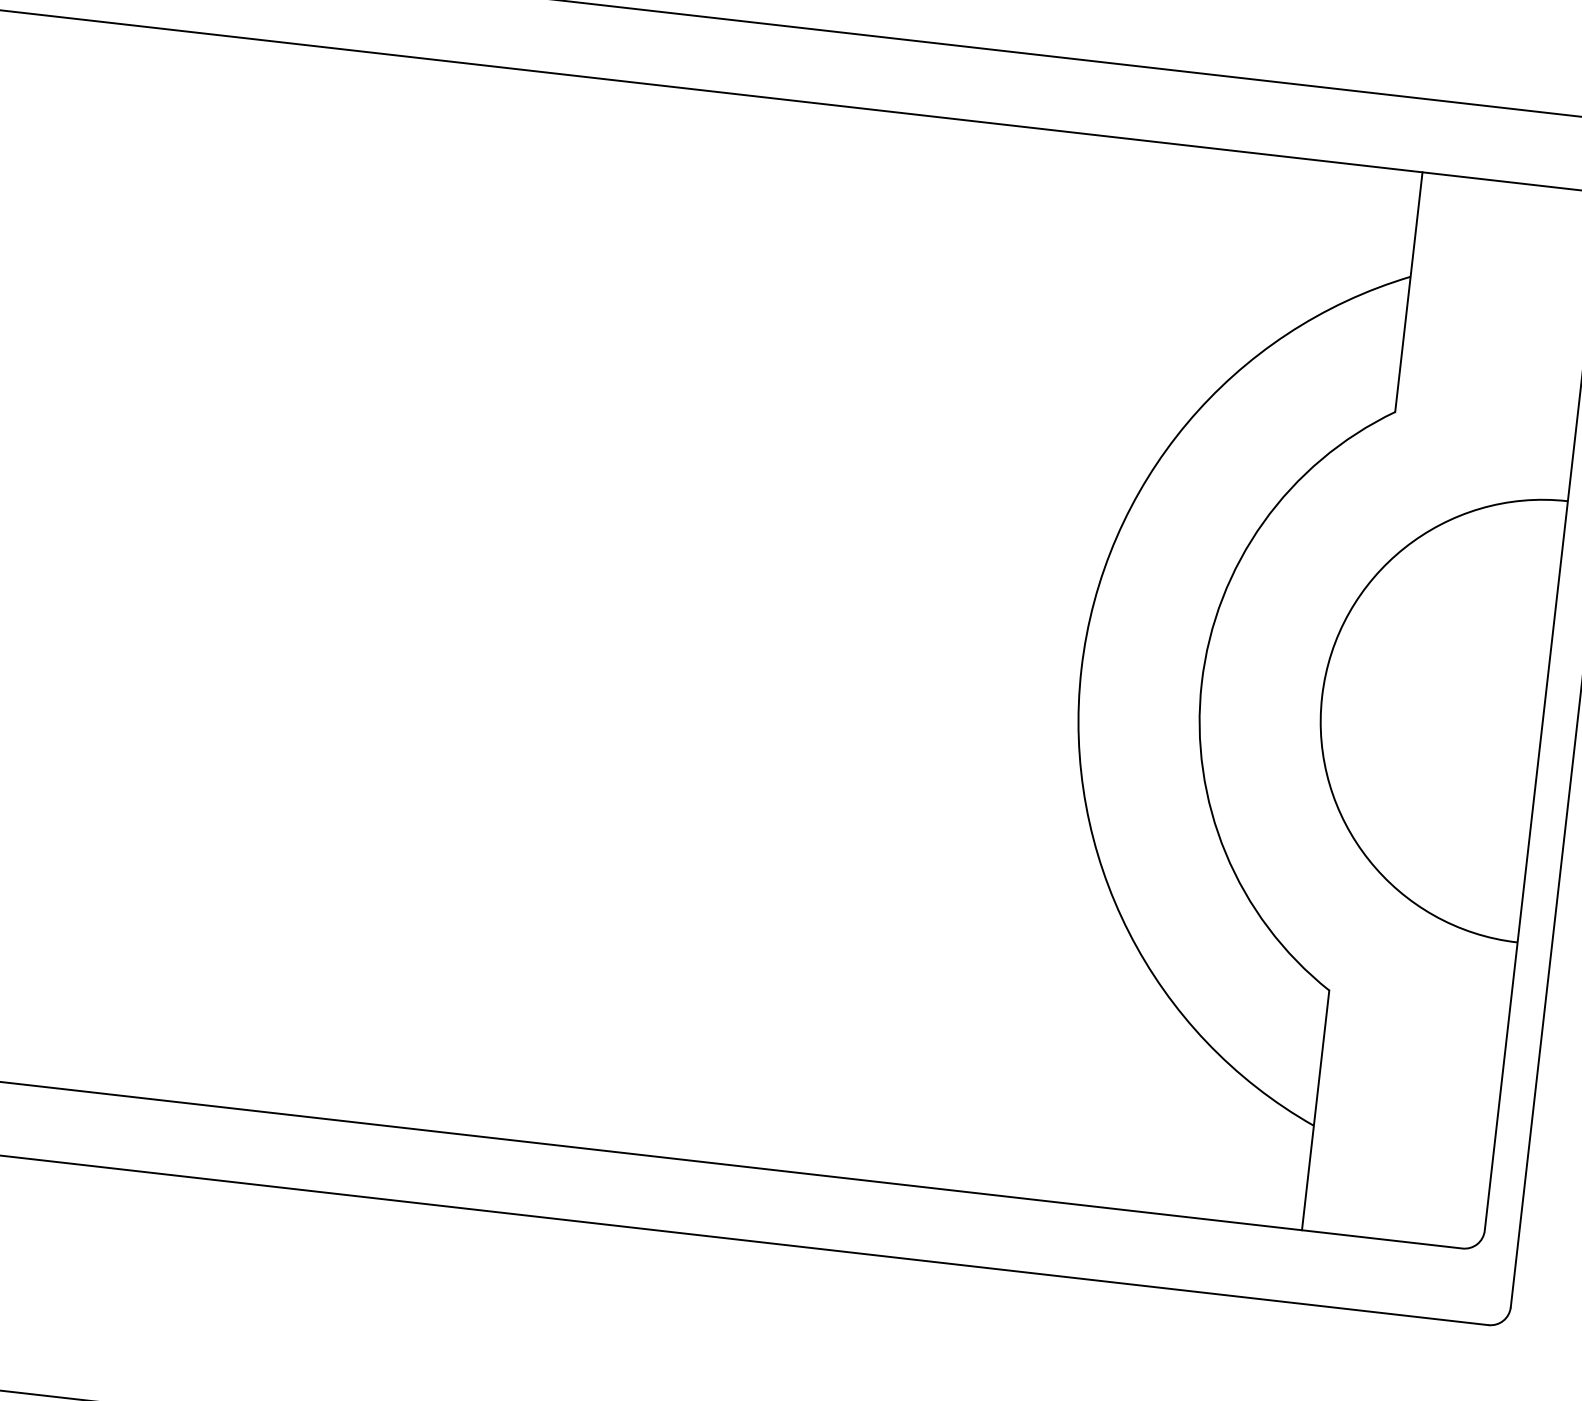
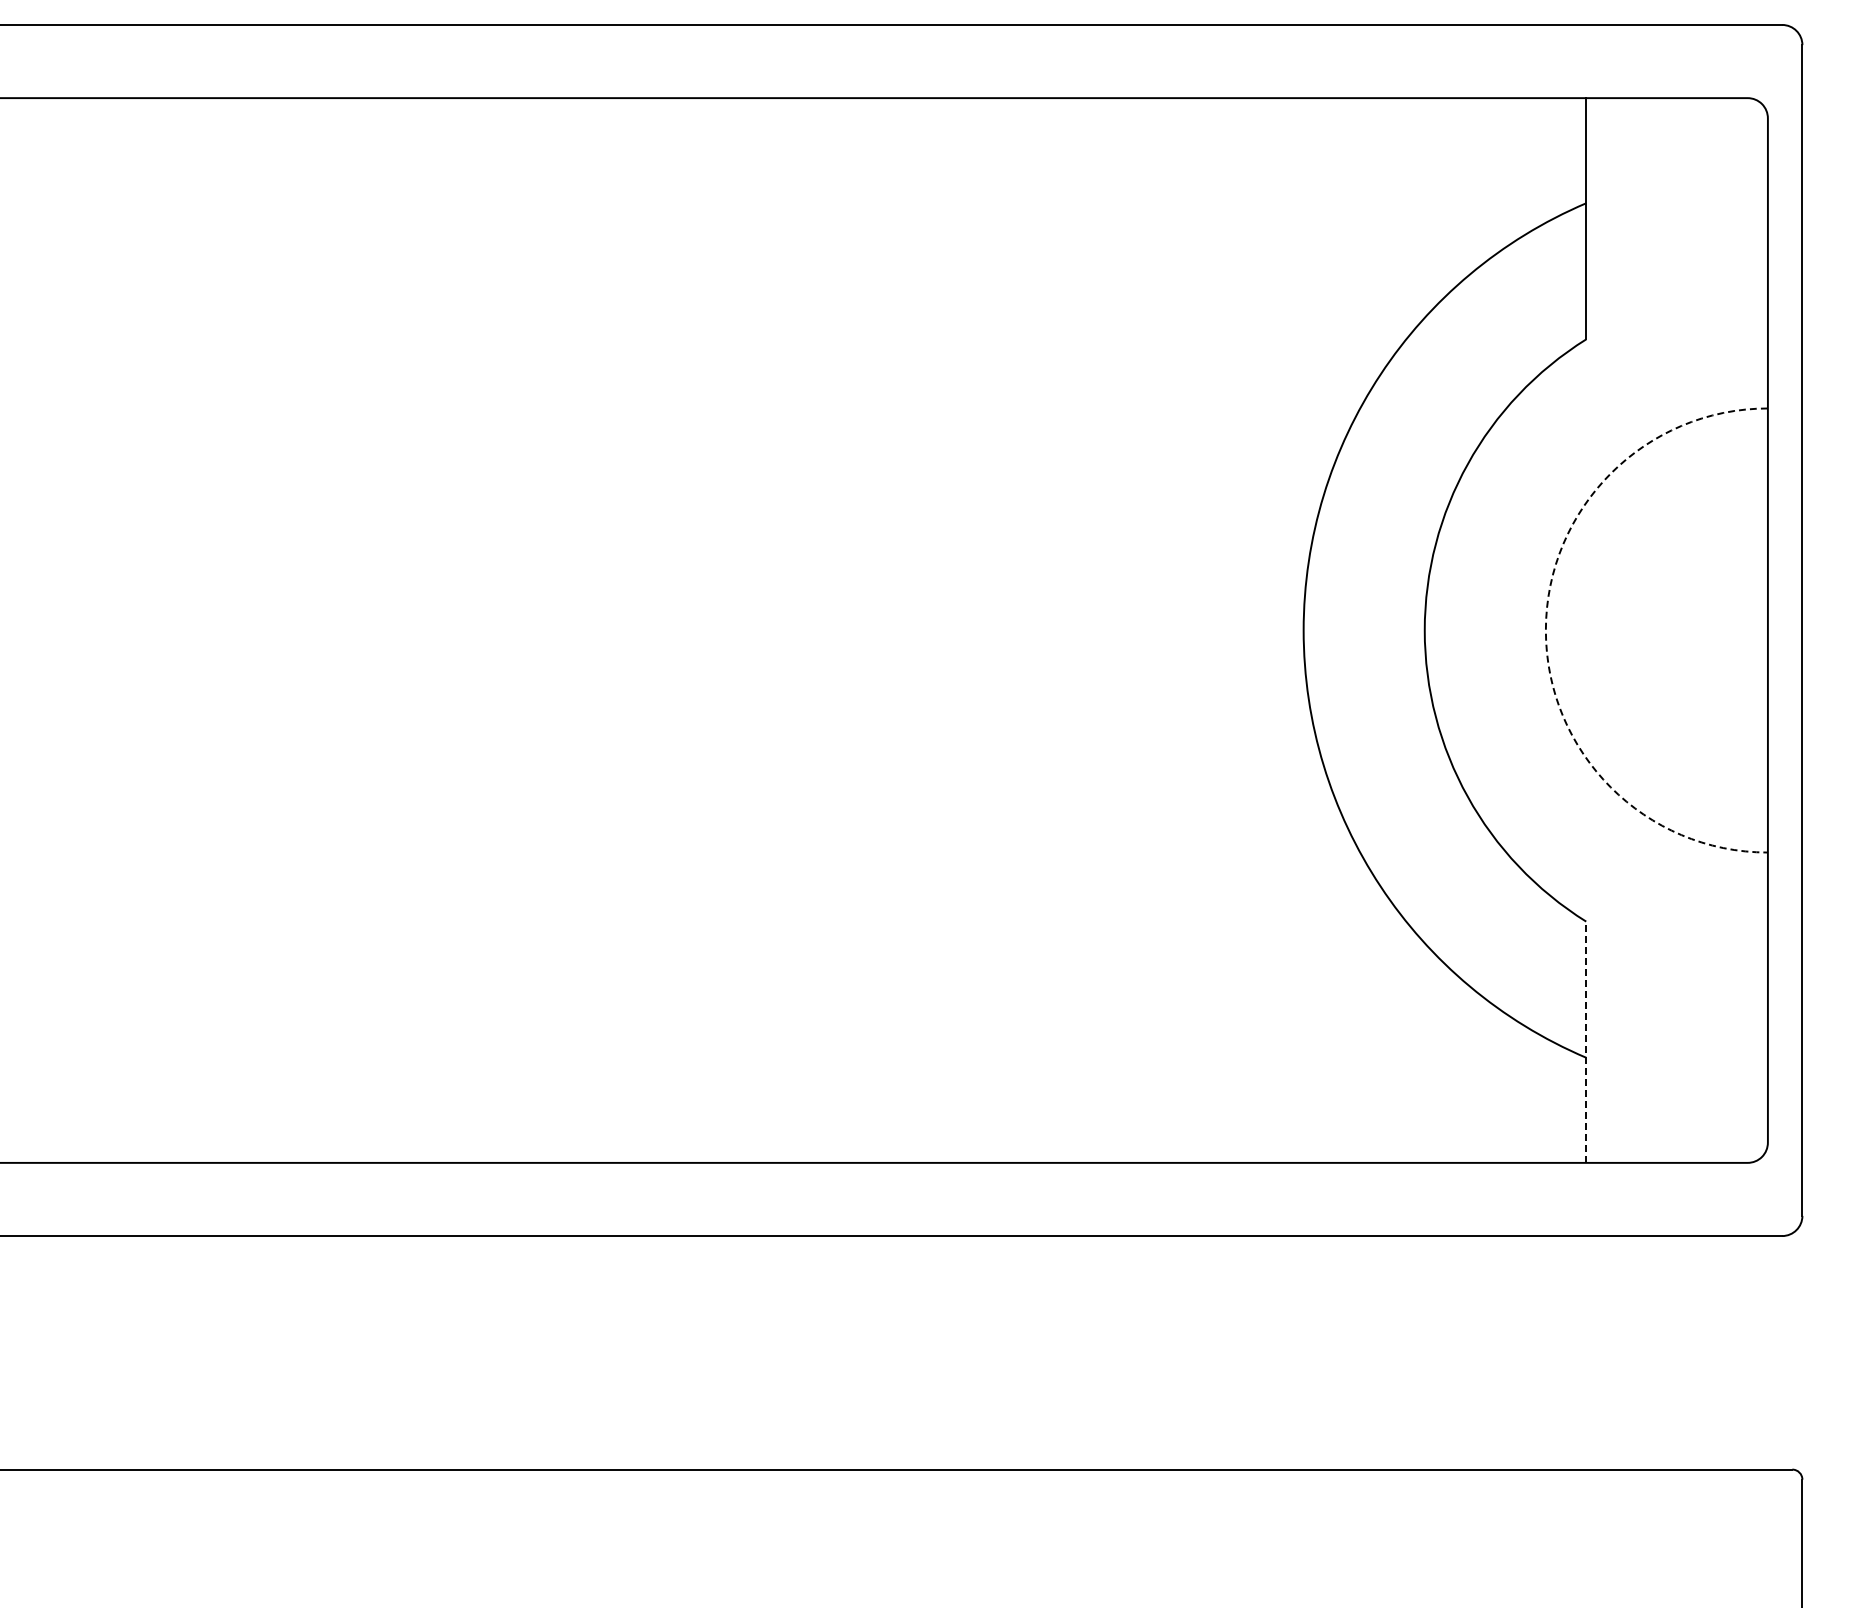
arc: (1321, 696) -> (1545, 630), solid -> dashed
line: (1315, 1110) -> (1586, 1042), solid -> dashed

